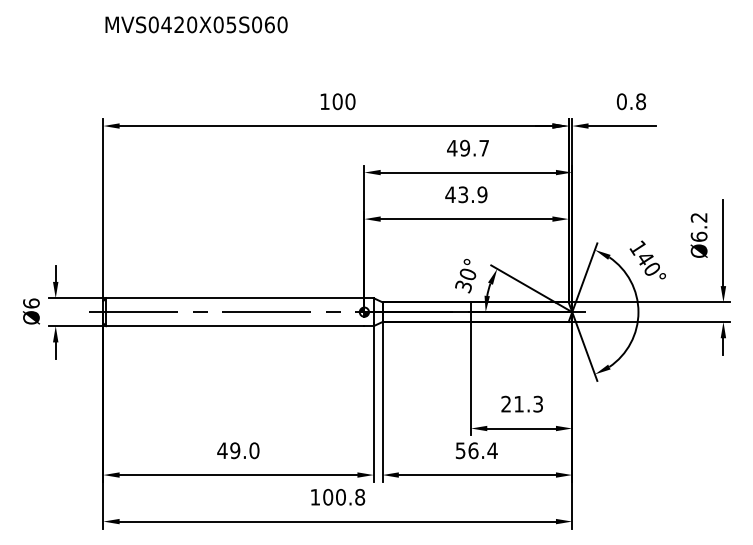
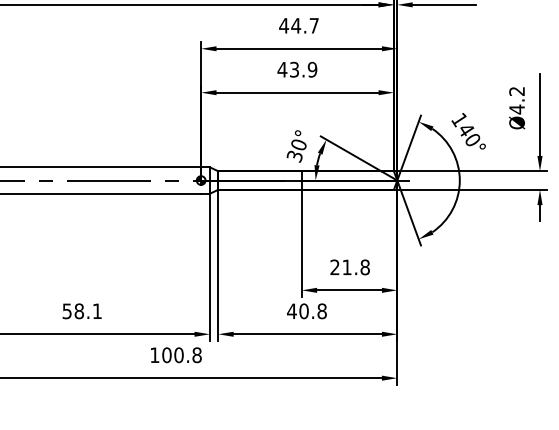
text: (464, 147) -> (295, 25), 49.7 -> 44.7
text: (698, 236) -> (516, 109), Ø6.2 -> Ø4.2
text: (538, 403) -> (365, 266), 21.3 -> 21.8
text: (238, 450) -> (82, 311), 49.0 -> 58.1
text: (476, 450) -> (306, 311), 56.4 -> 40.8

